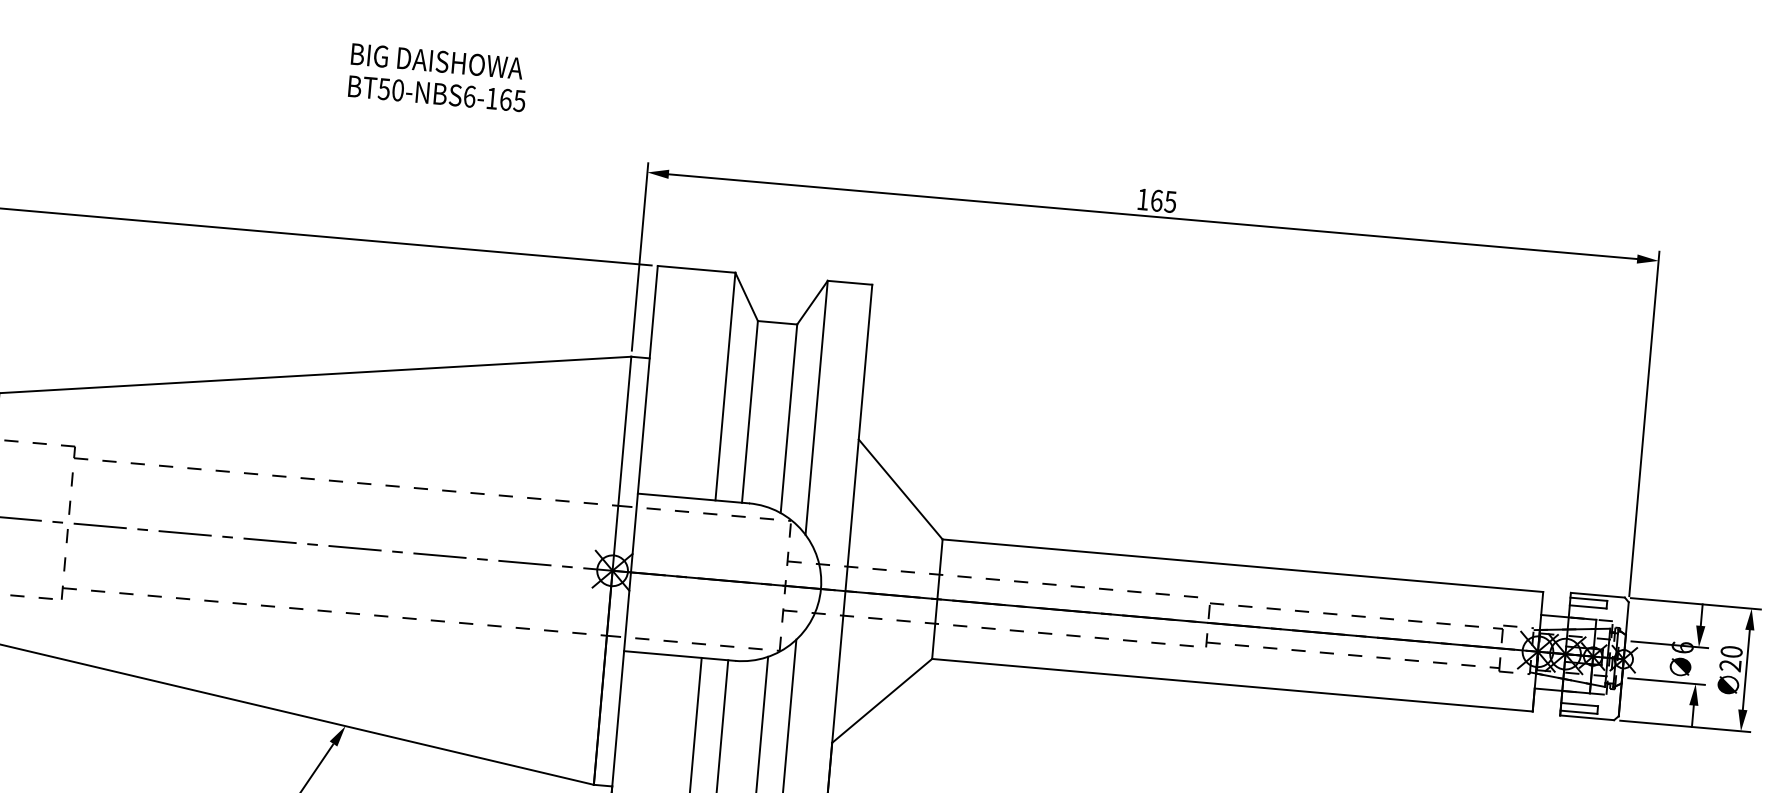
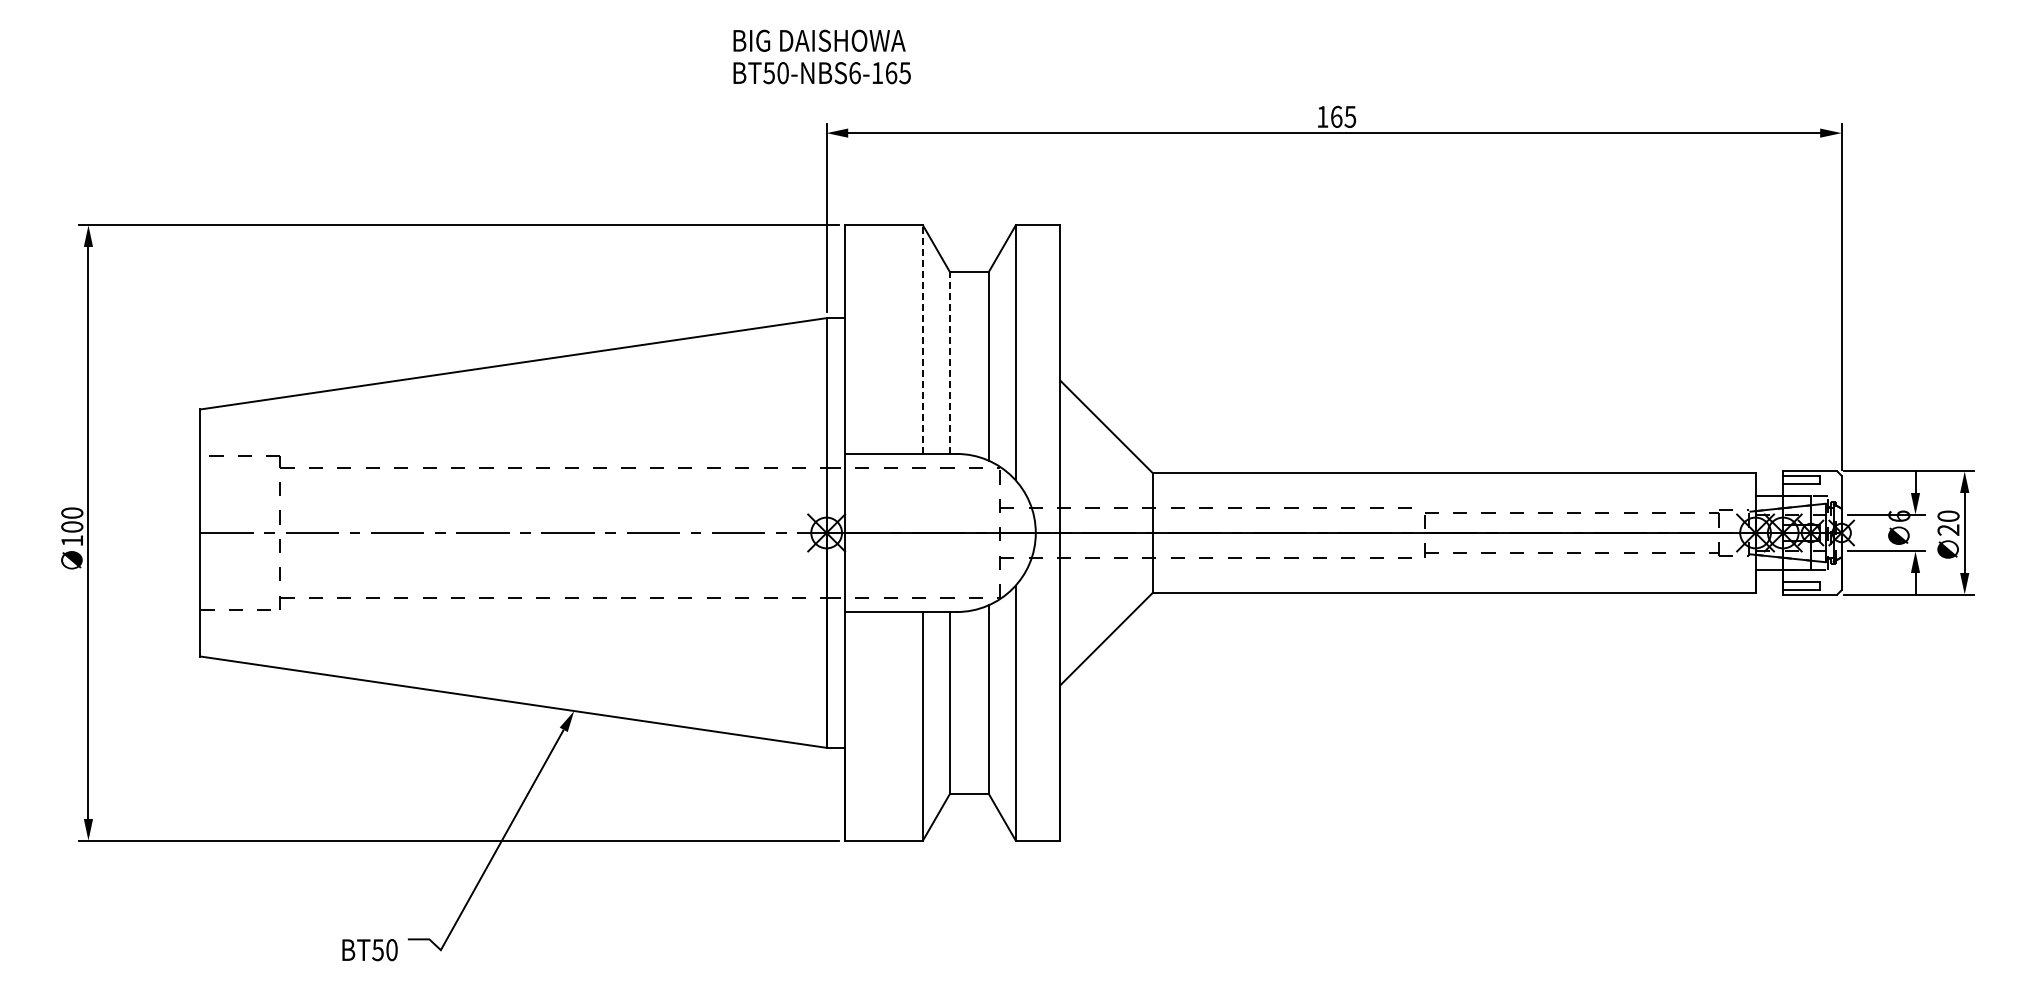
text: (437, 77) -> (821, 56), moved
line: (725, 386) -> (923, 339), solid -> dashed
line: (749, 411) -> (949, 362), solid -> dashed

